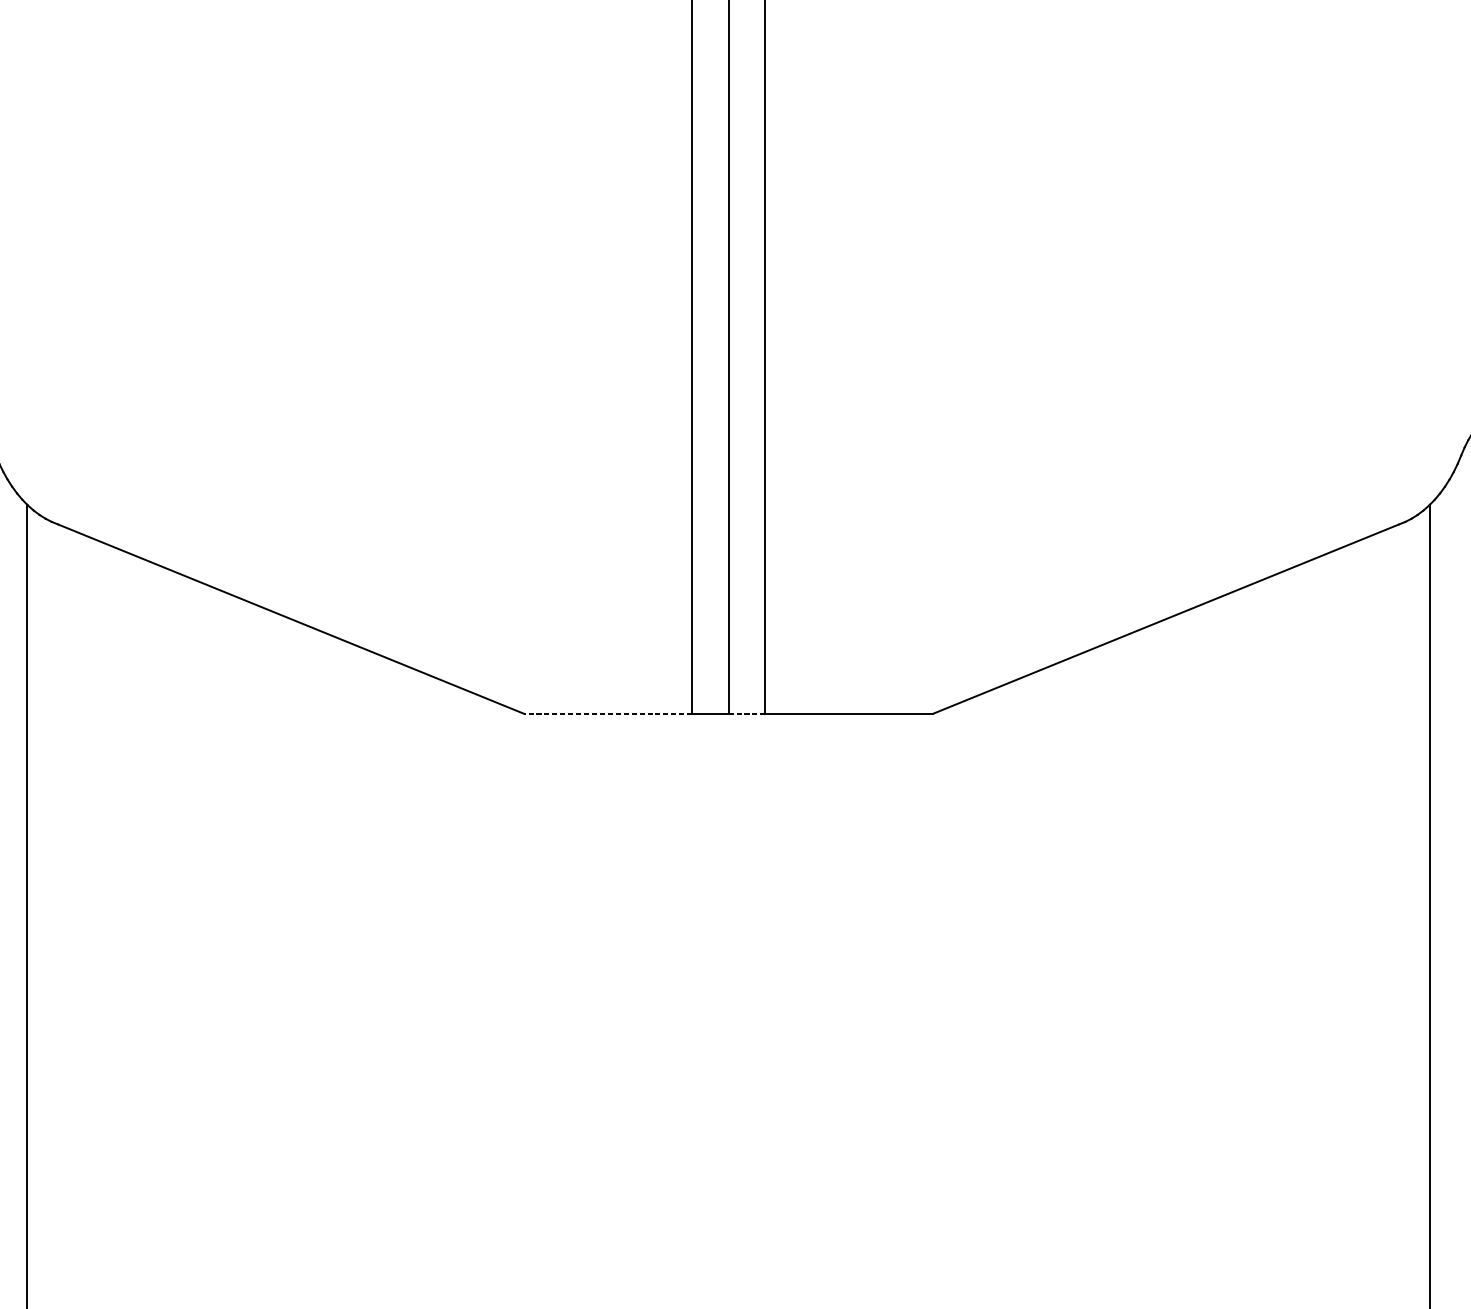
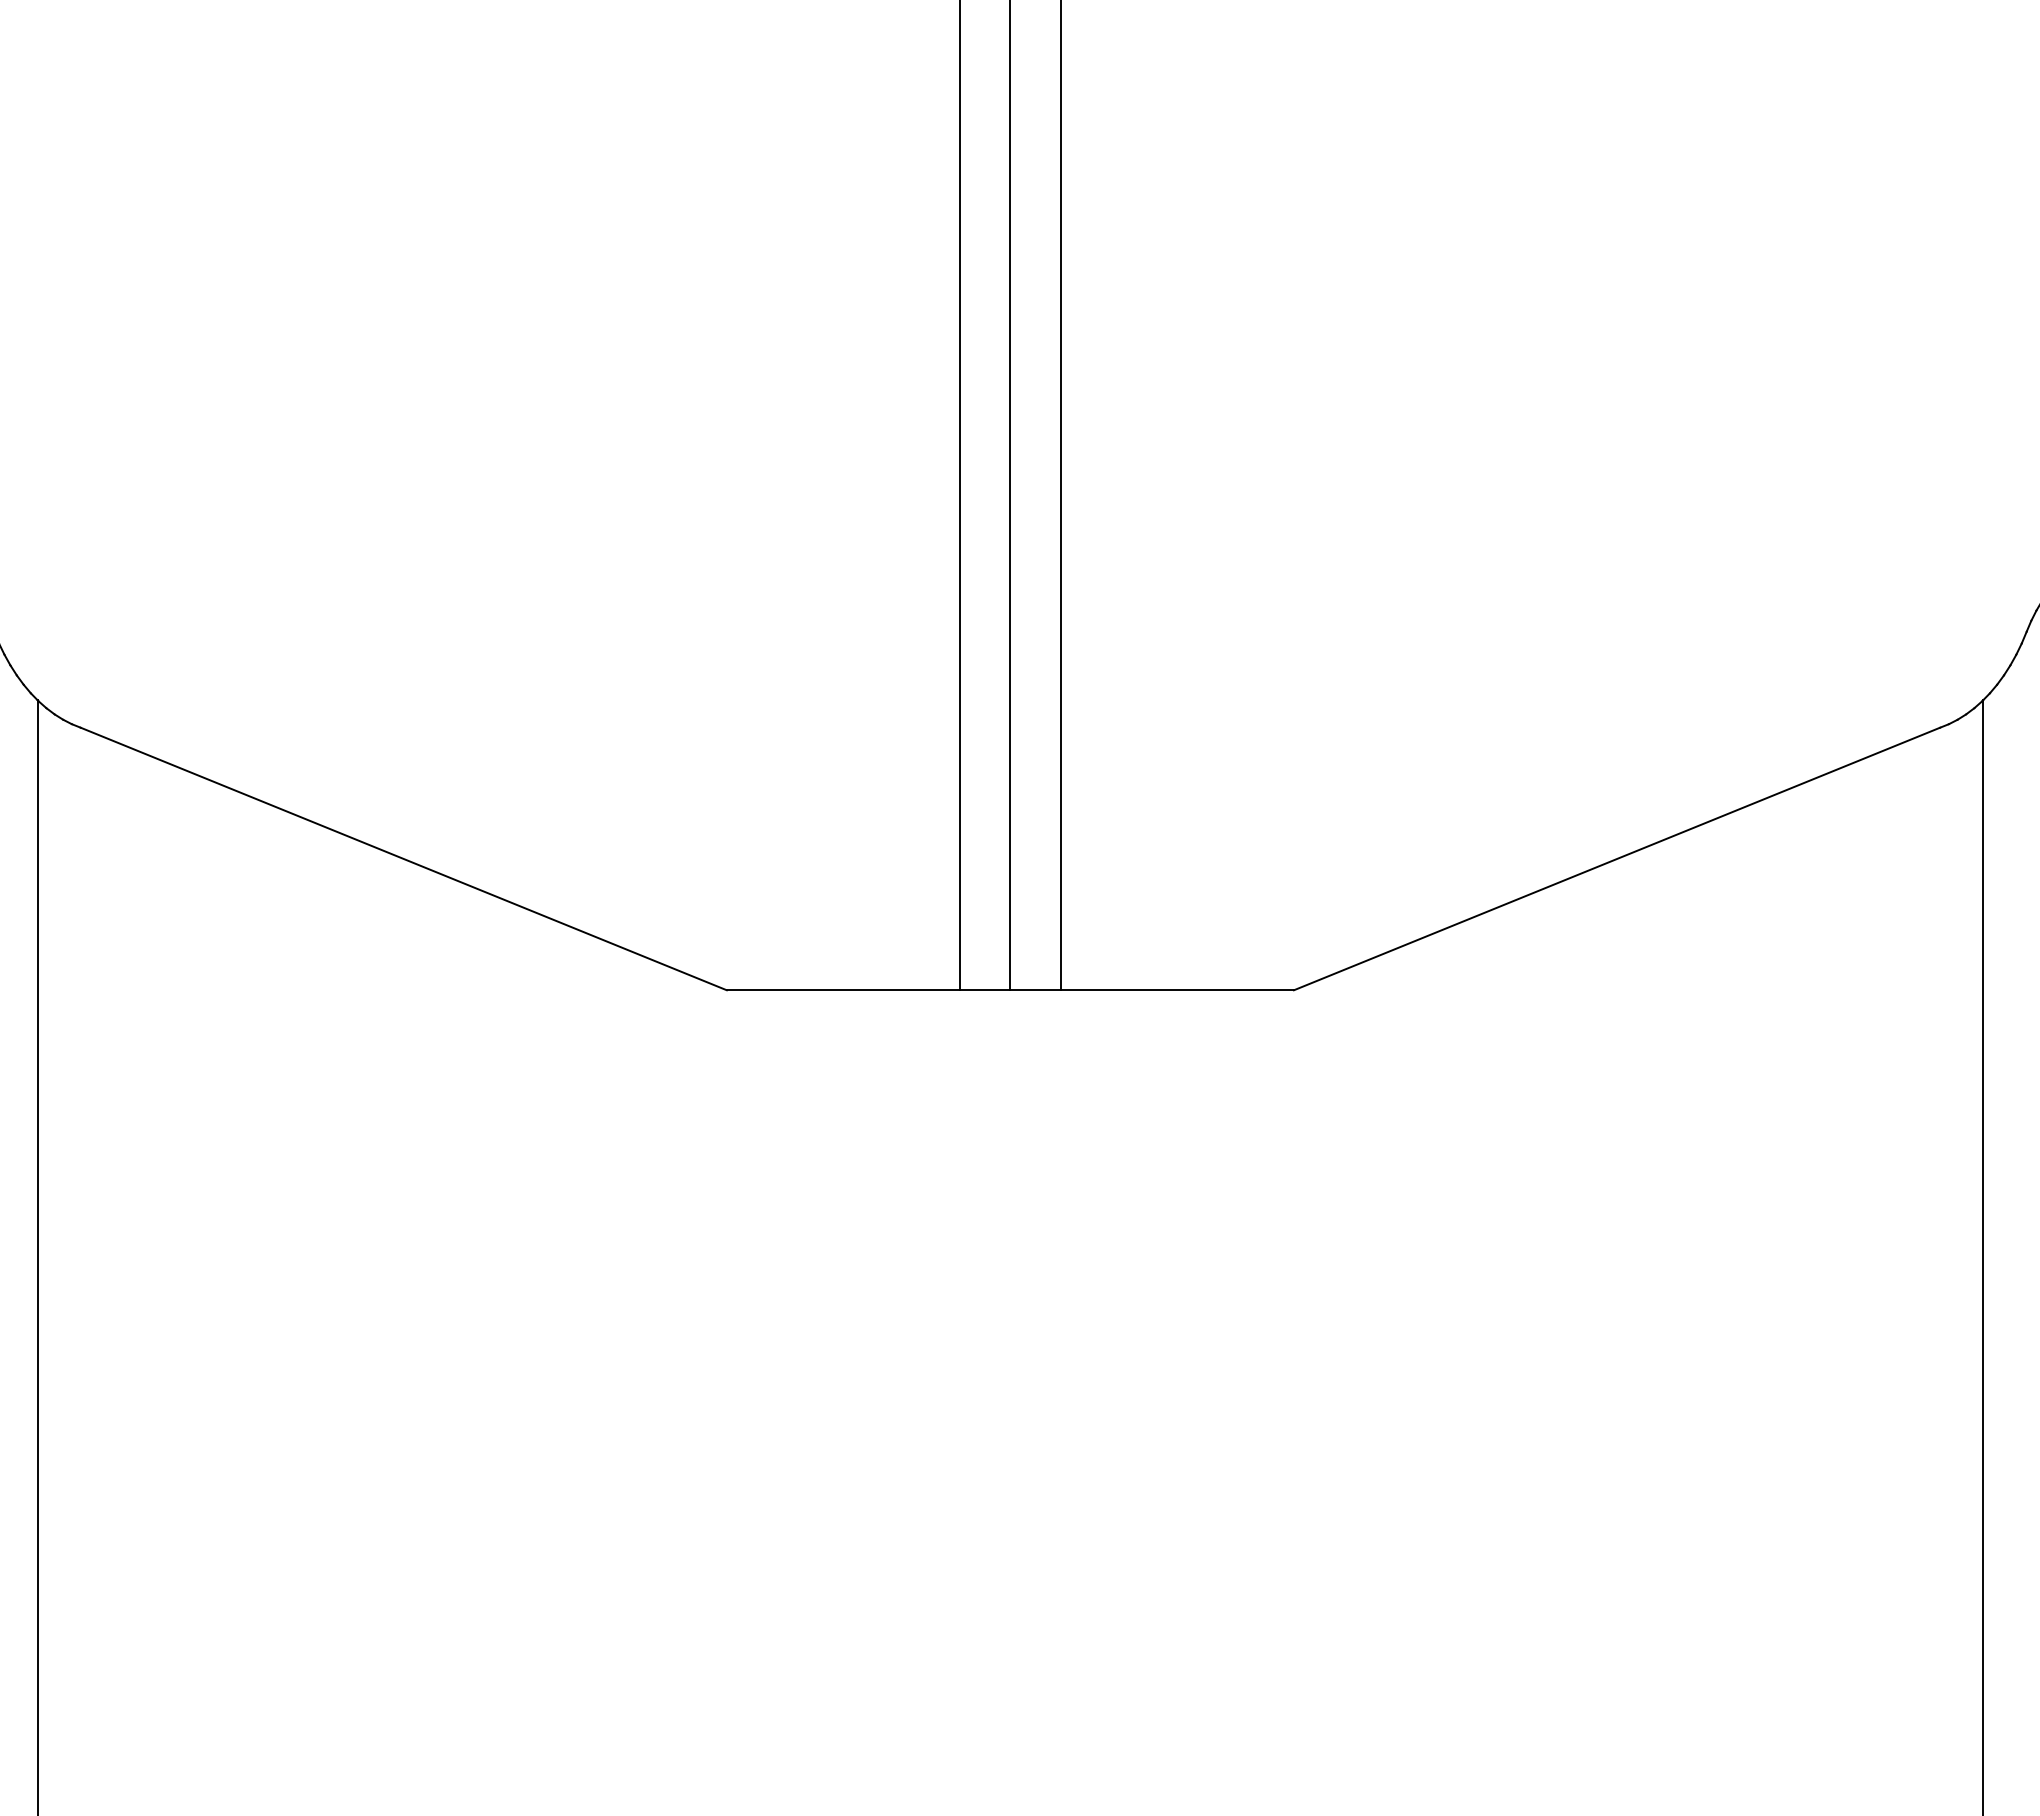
line: (608, 713) -> (843, 990), dashed -> solid
line: (747, 713) -> (1036, 990), dashed -> solid

